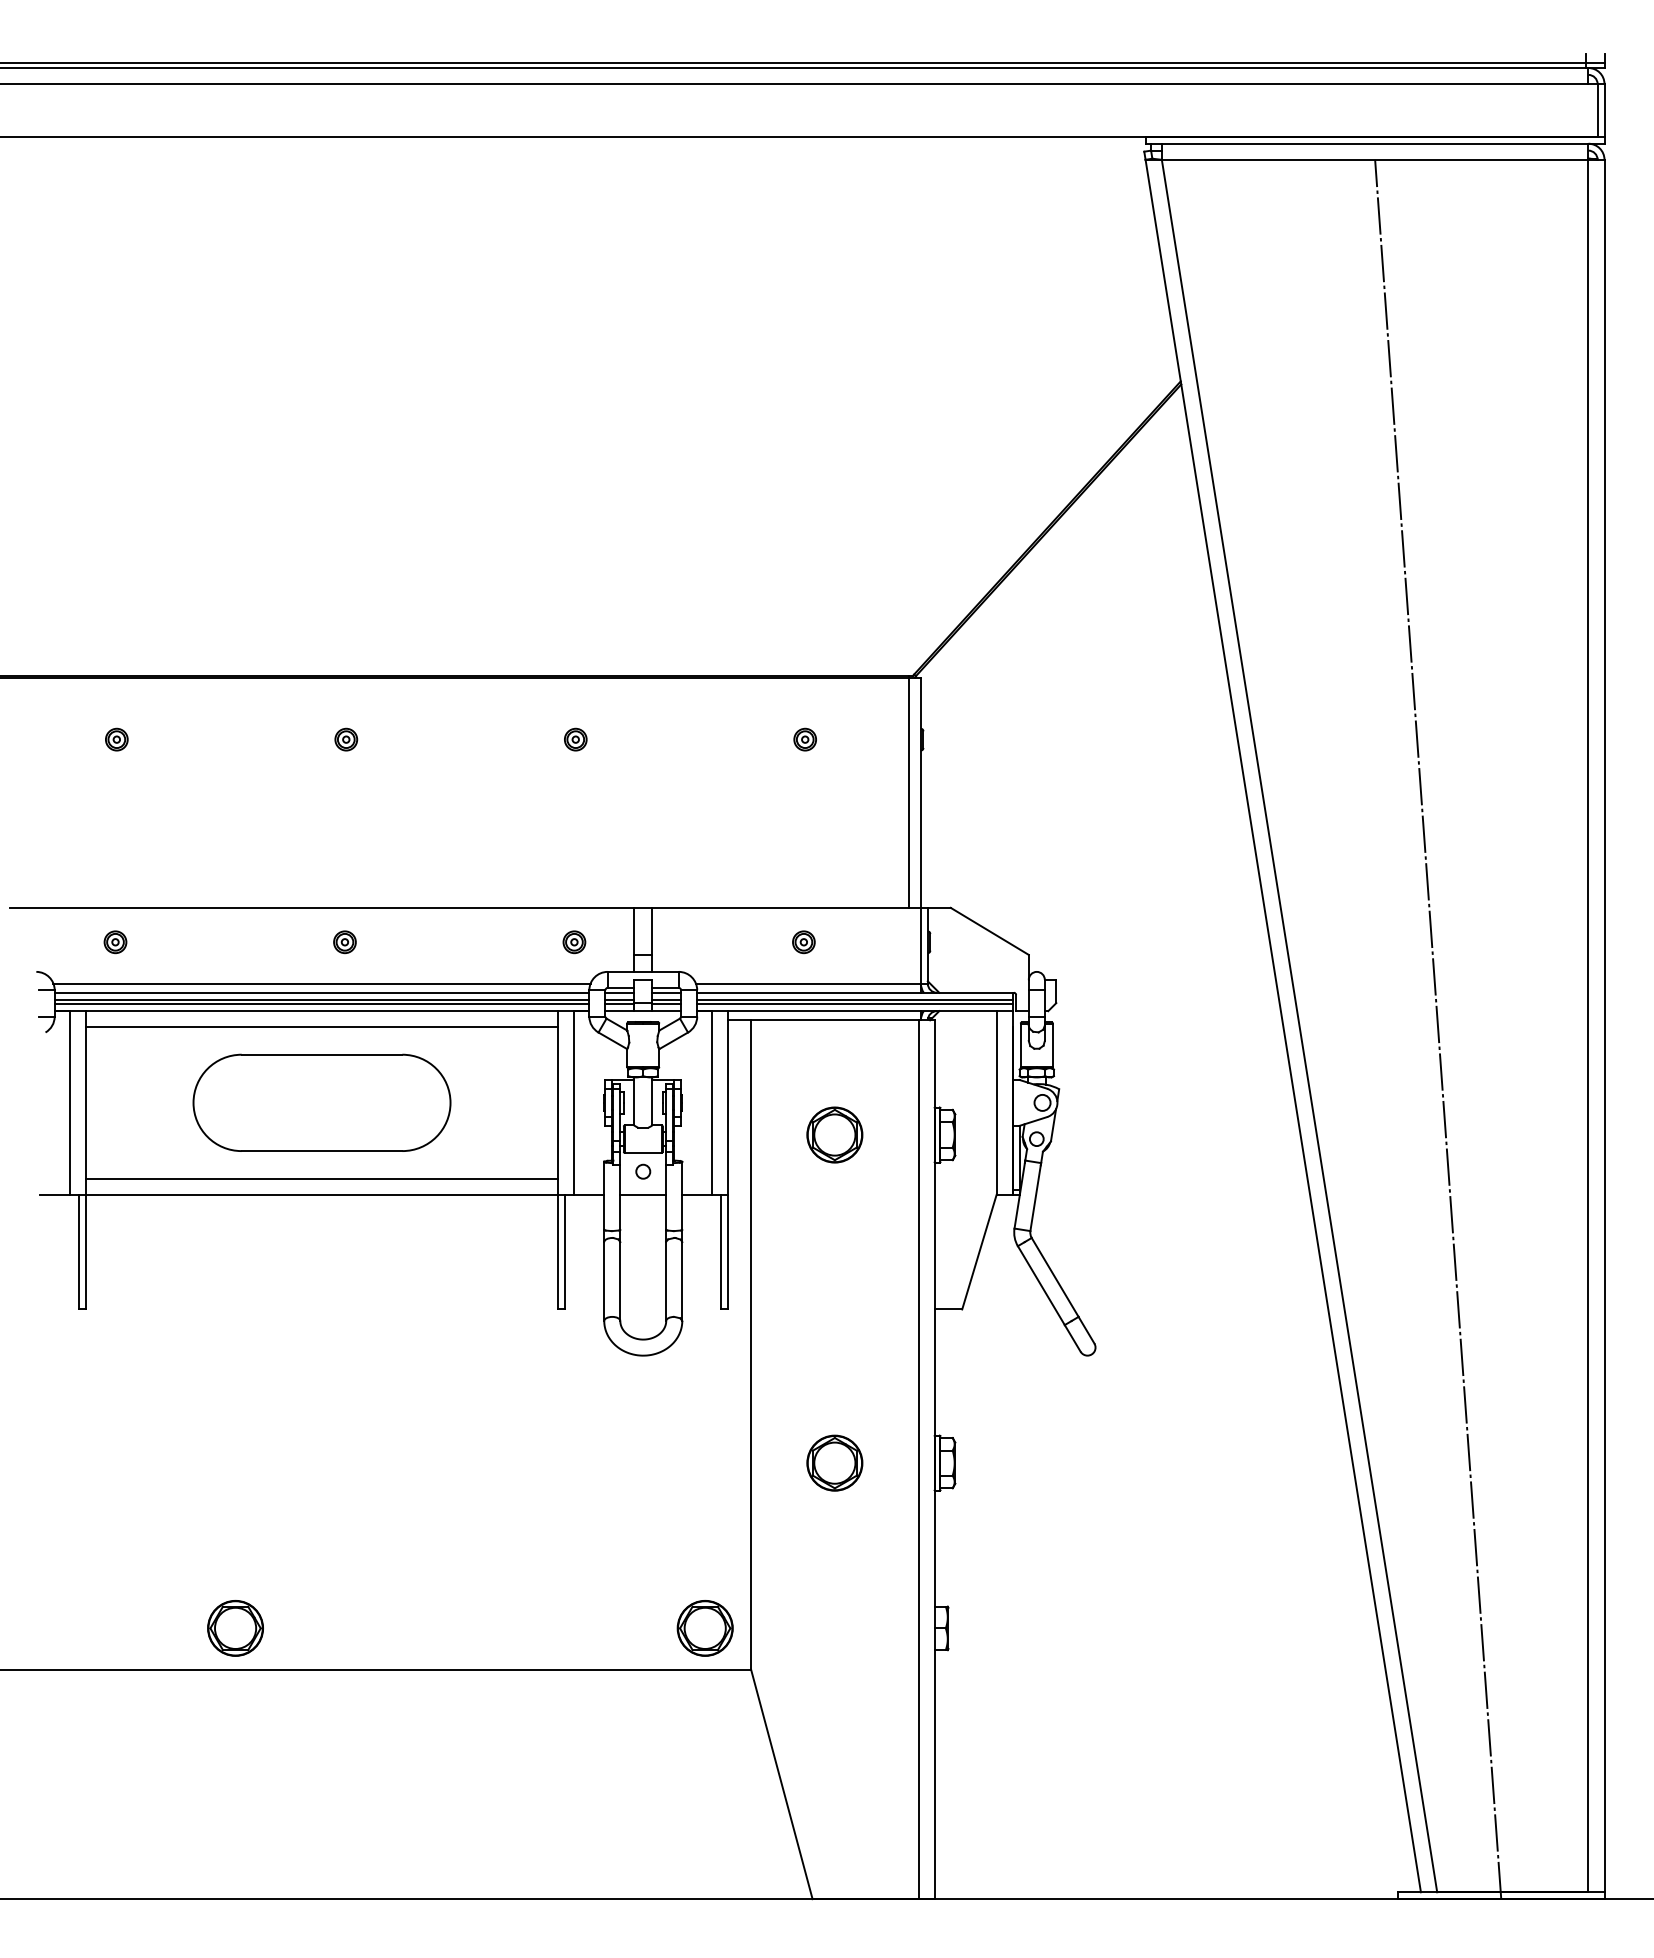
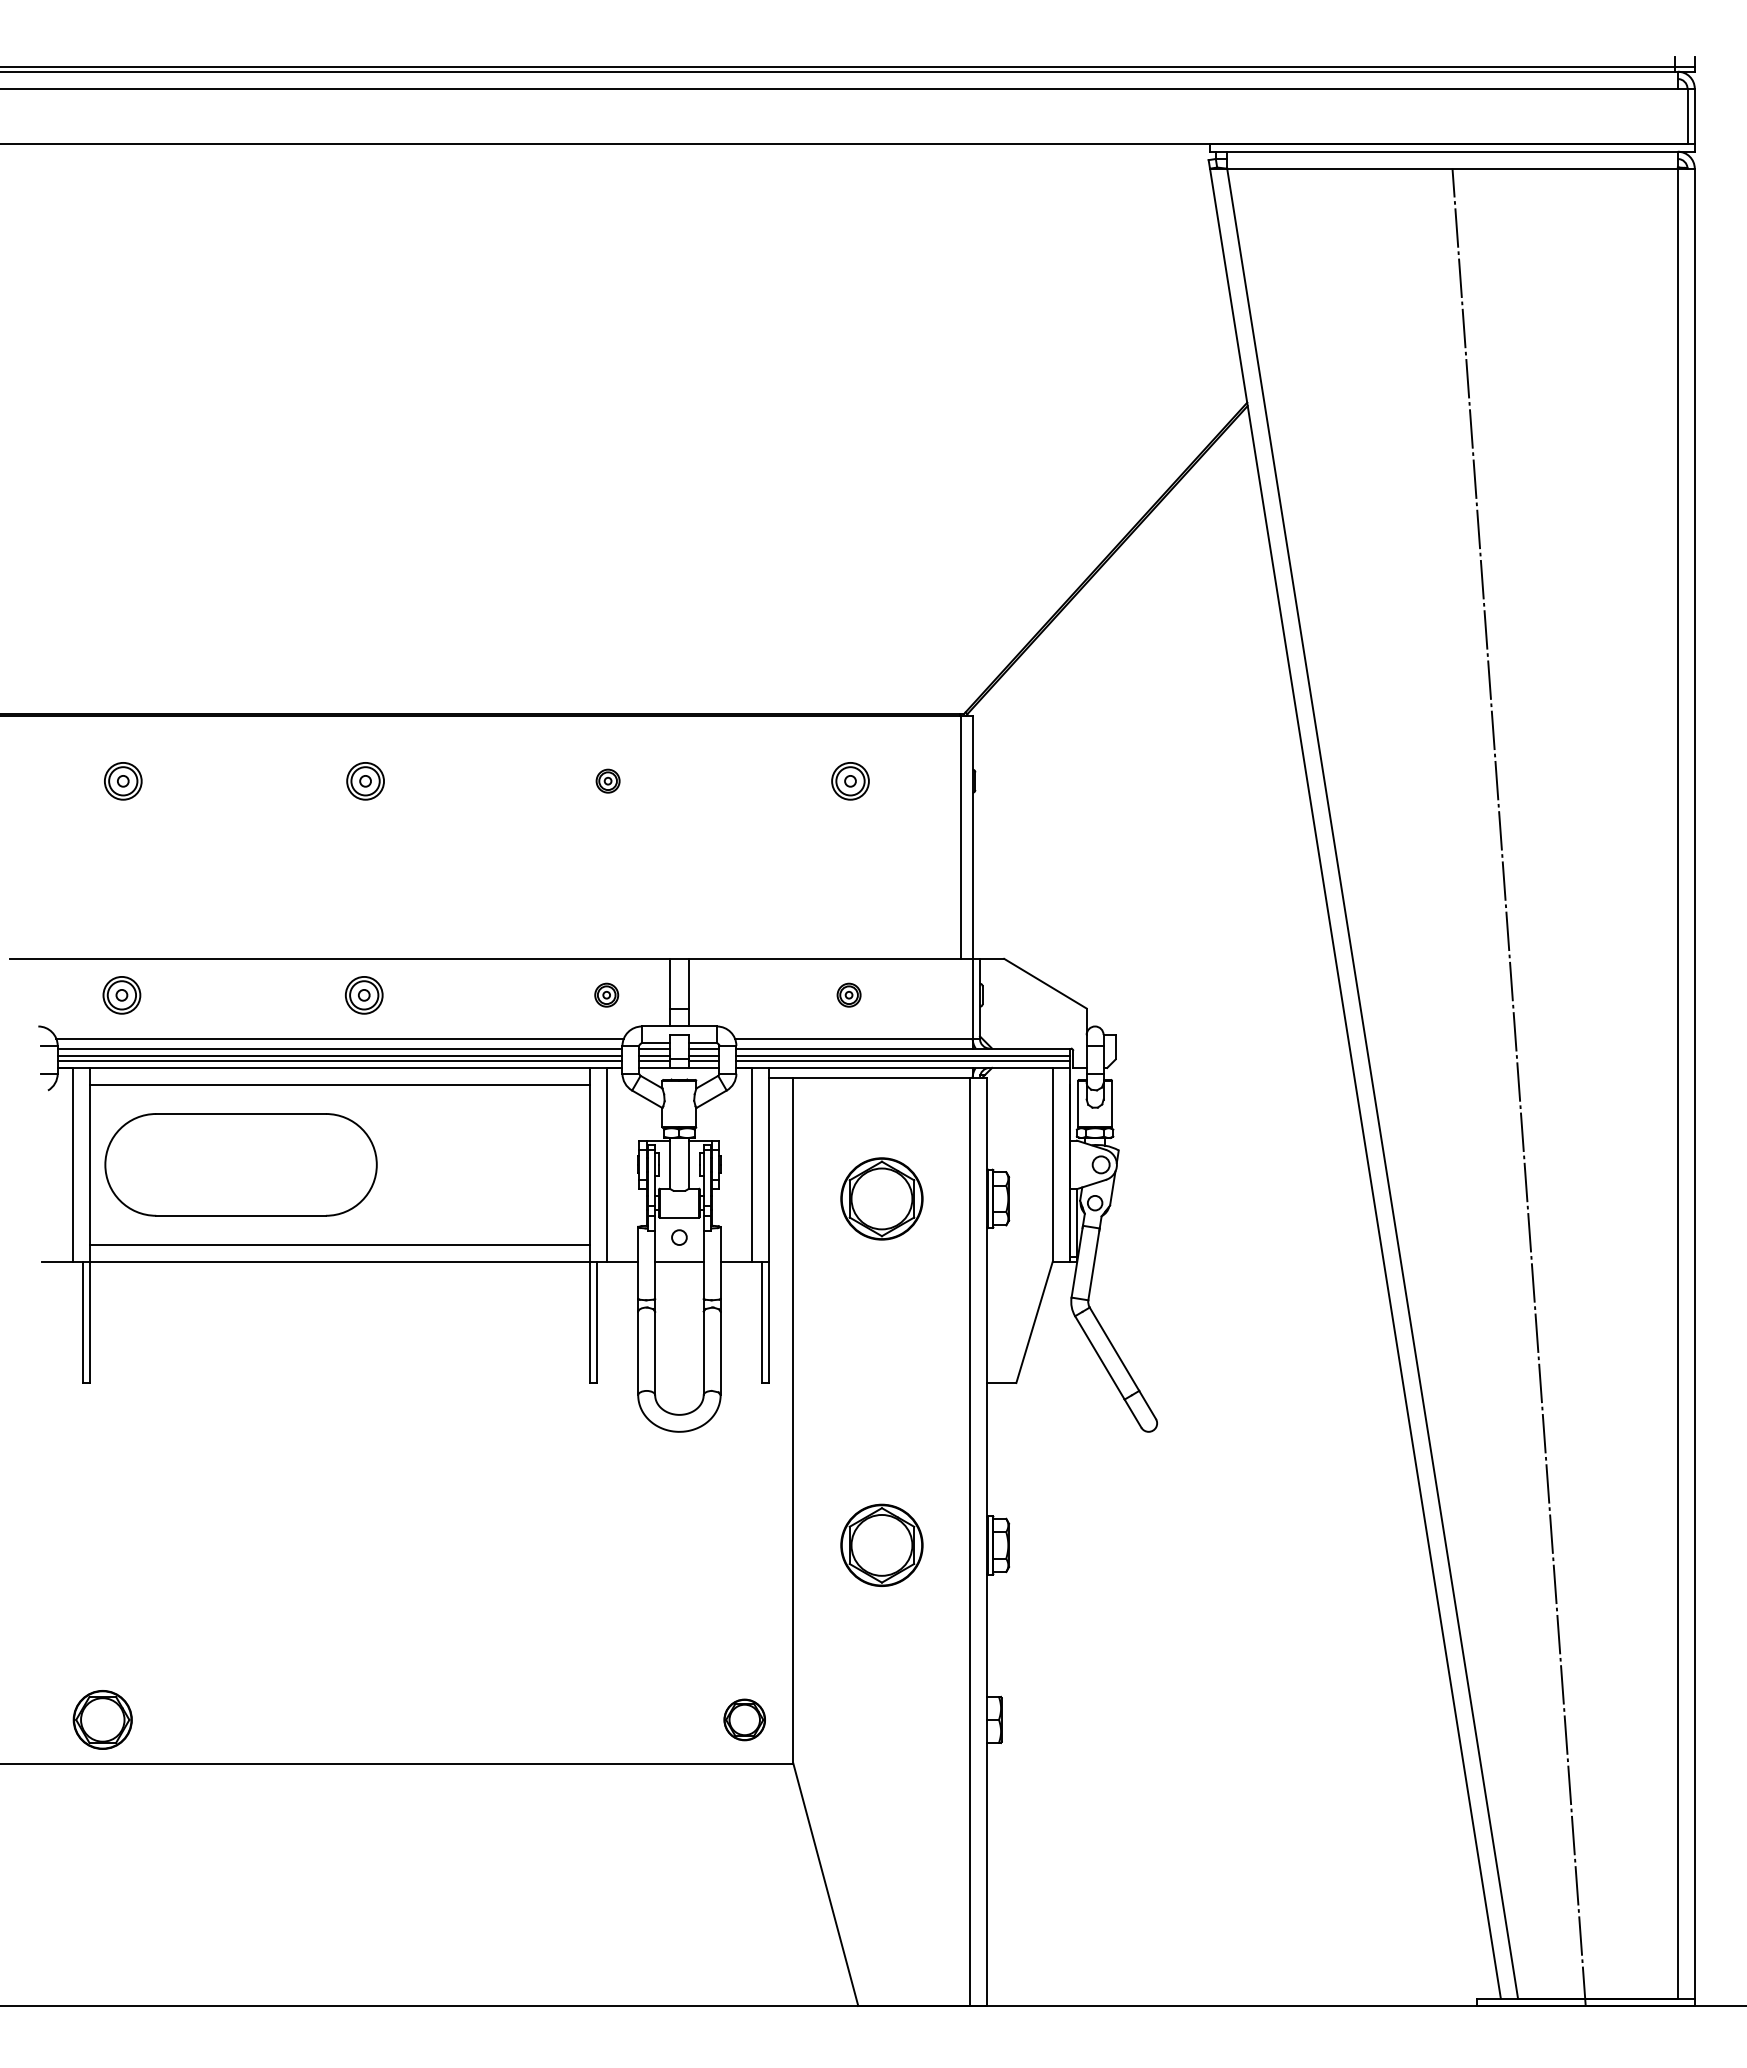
part: (116, 739) -> (123, 780), size x1.6
part: (346, 739) -> (365, 780), size x1.6
part: (805, 739) -> (850, 780), size x1.6
part: (115, 941) -> (121, 994), size x1.6
part: (345, 941) -> (364, 994), size x1.6
part: (321, 1102) -> (240, 1164), moved
part: (834, 1134) -> (881, 1198), size x1.4
part: (834, 1463) -> (881, 1545), size x1.4
part: (235, 1627) -> (102, 1719), moved
part: (704, 1627) -> (744, 1719), size x0.7

